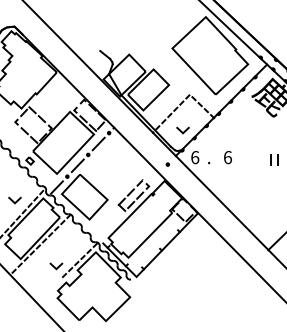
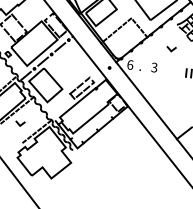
line: (181, 130) -> (170, 49), moved
text: (227, 157) -> (154, 67), 6 -> 3
line: (55, 266) -> (19, 123), moved

